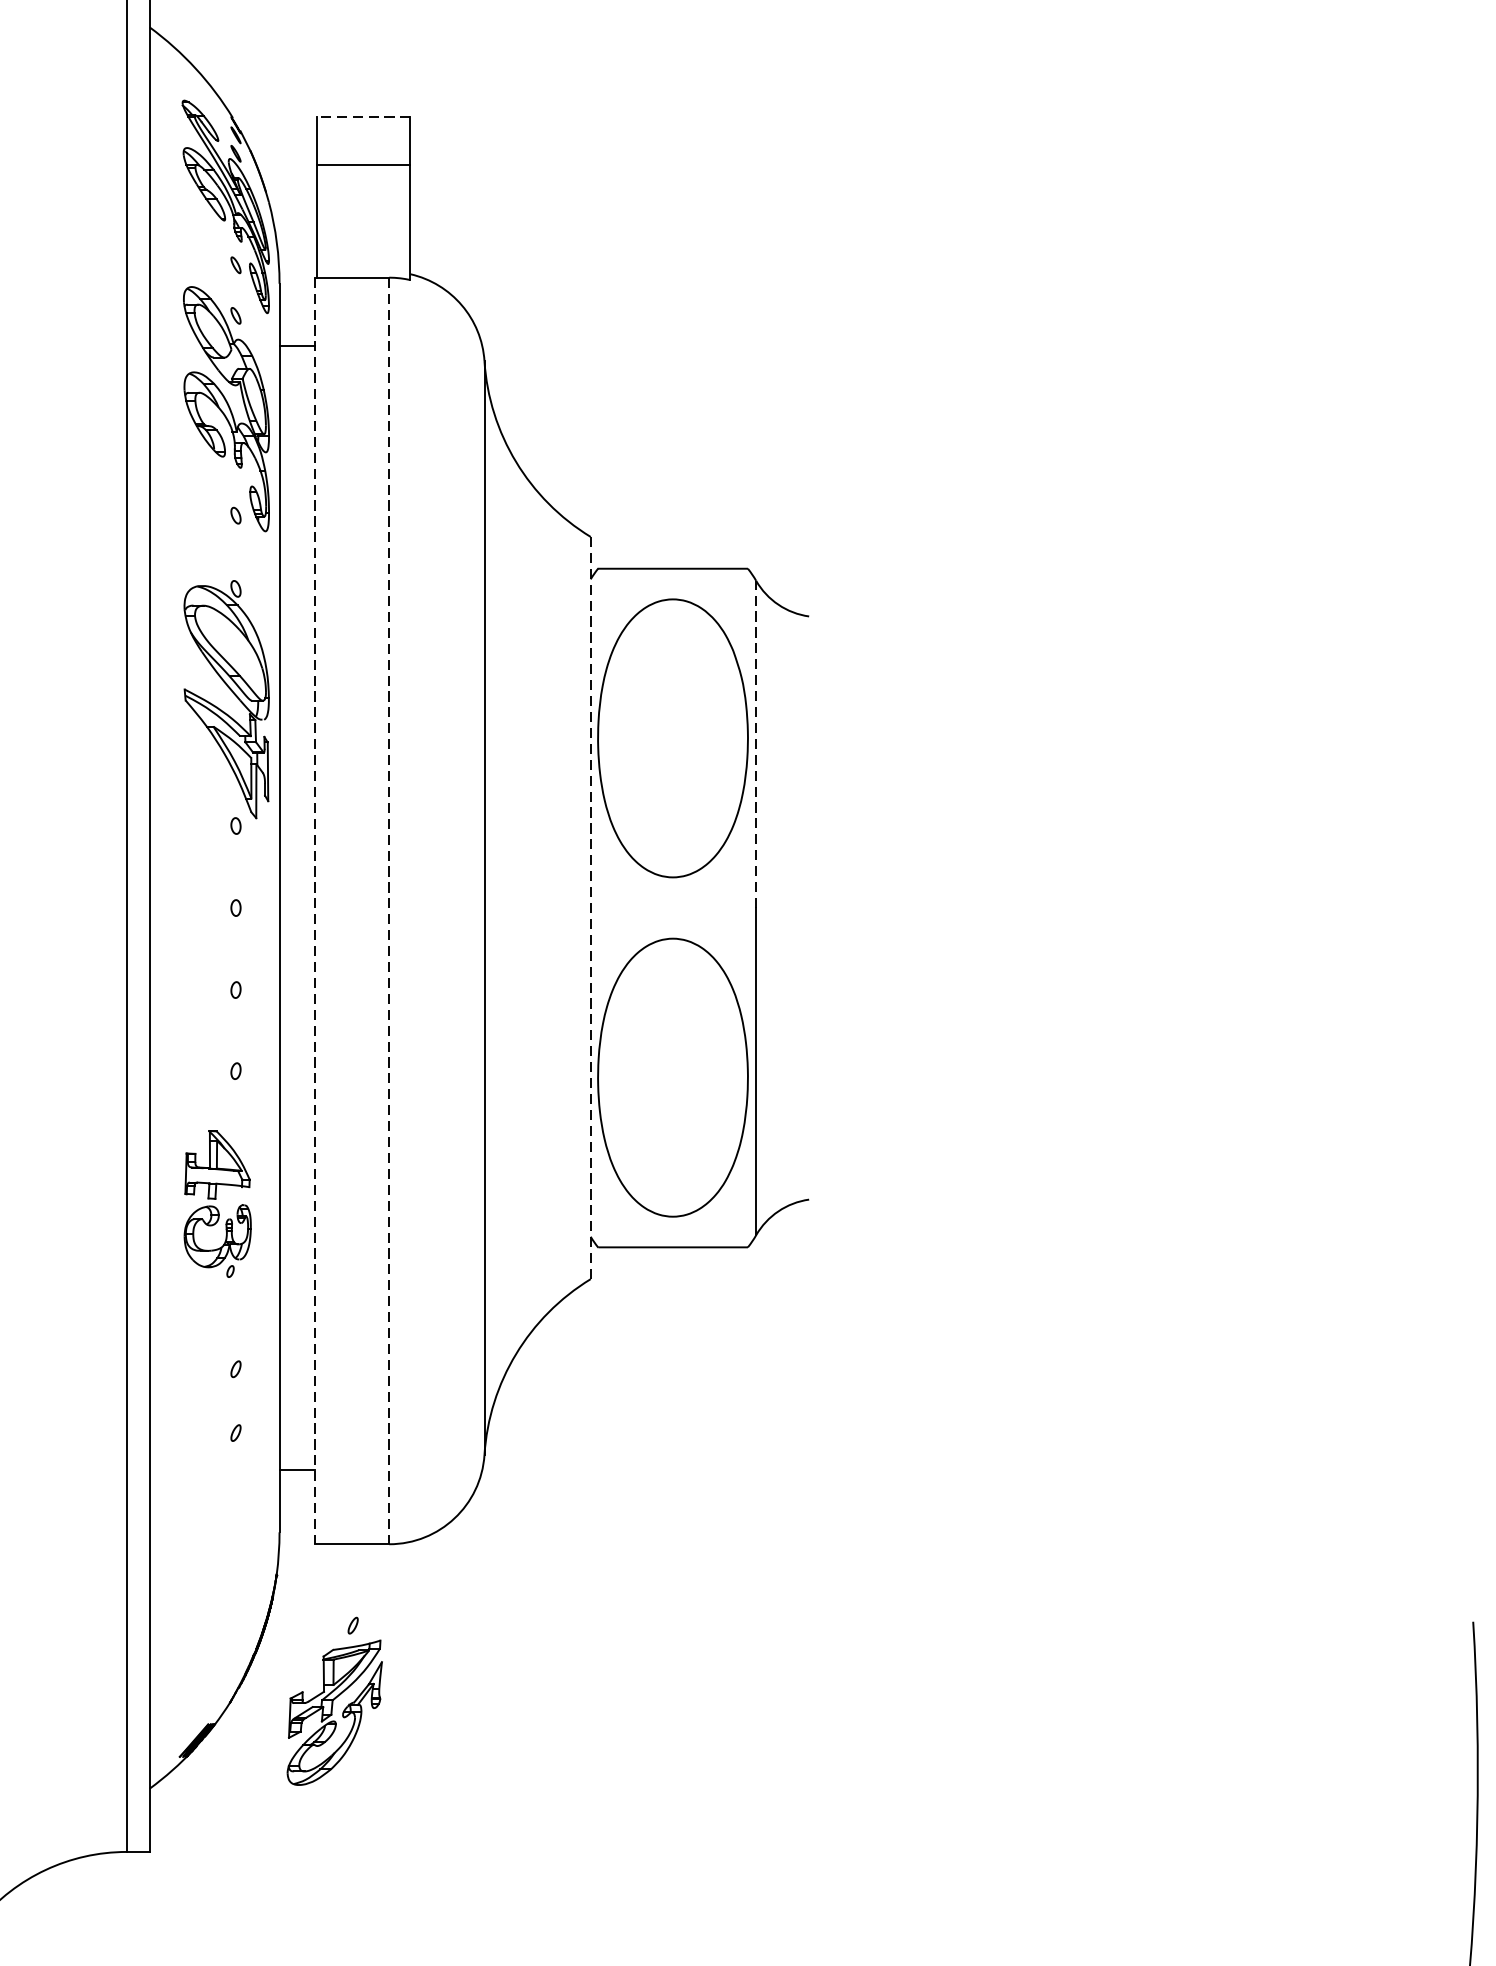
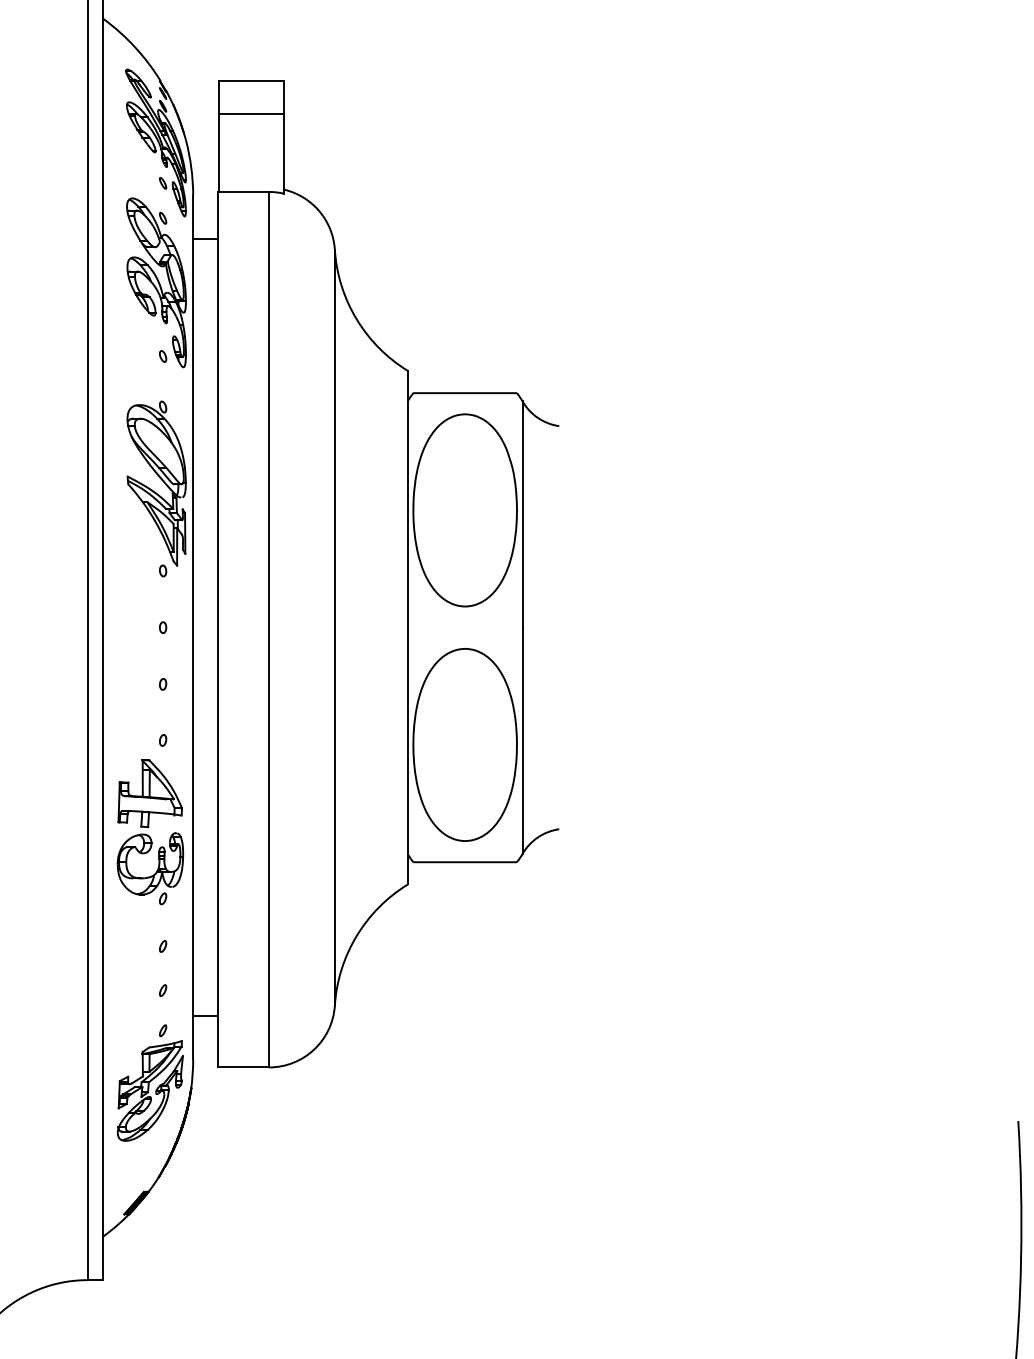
line: (362, 116) -> (250, 80), dashed -> solid
line: (755, 744) -> (522, 514), dashed -> solid
line: (591, 907) -> (408, 627), dashed -> solid
line: (314, 910) -> (217, 629), dashed -> solid
line: (389, 910) -> (269, 629), dashed -> solid
part: (217, 1204) -> (150, 832), size x1.43
part: (333, 1700) -> (149, 1082), moved

